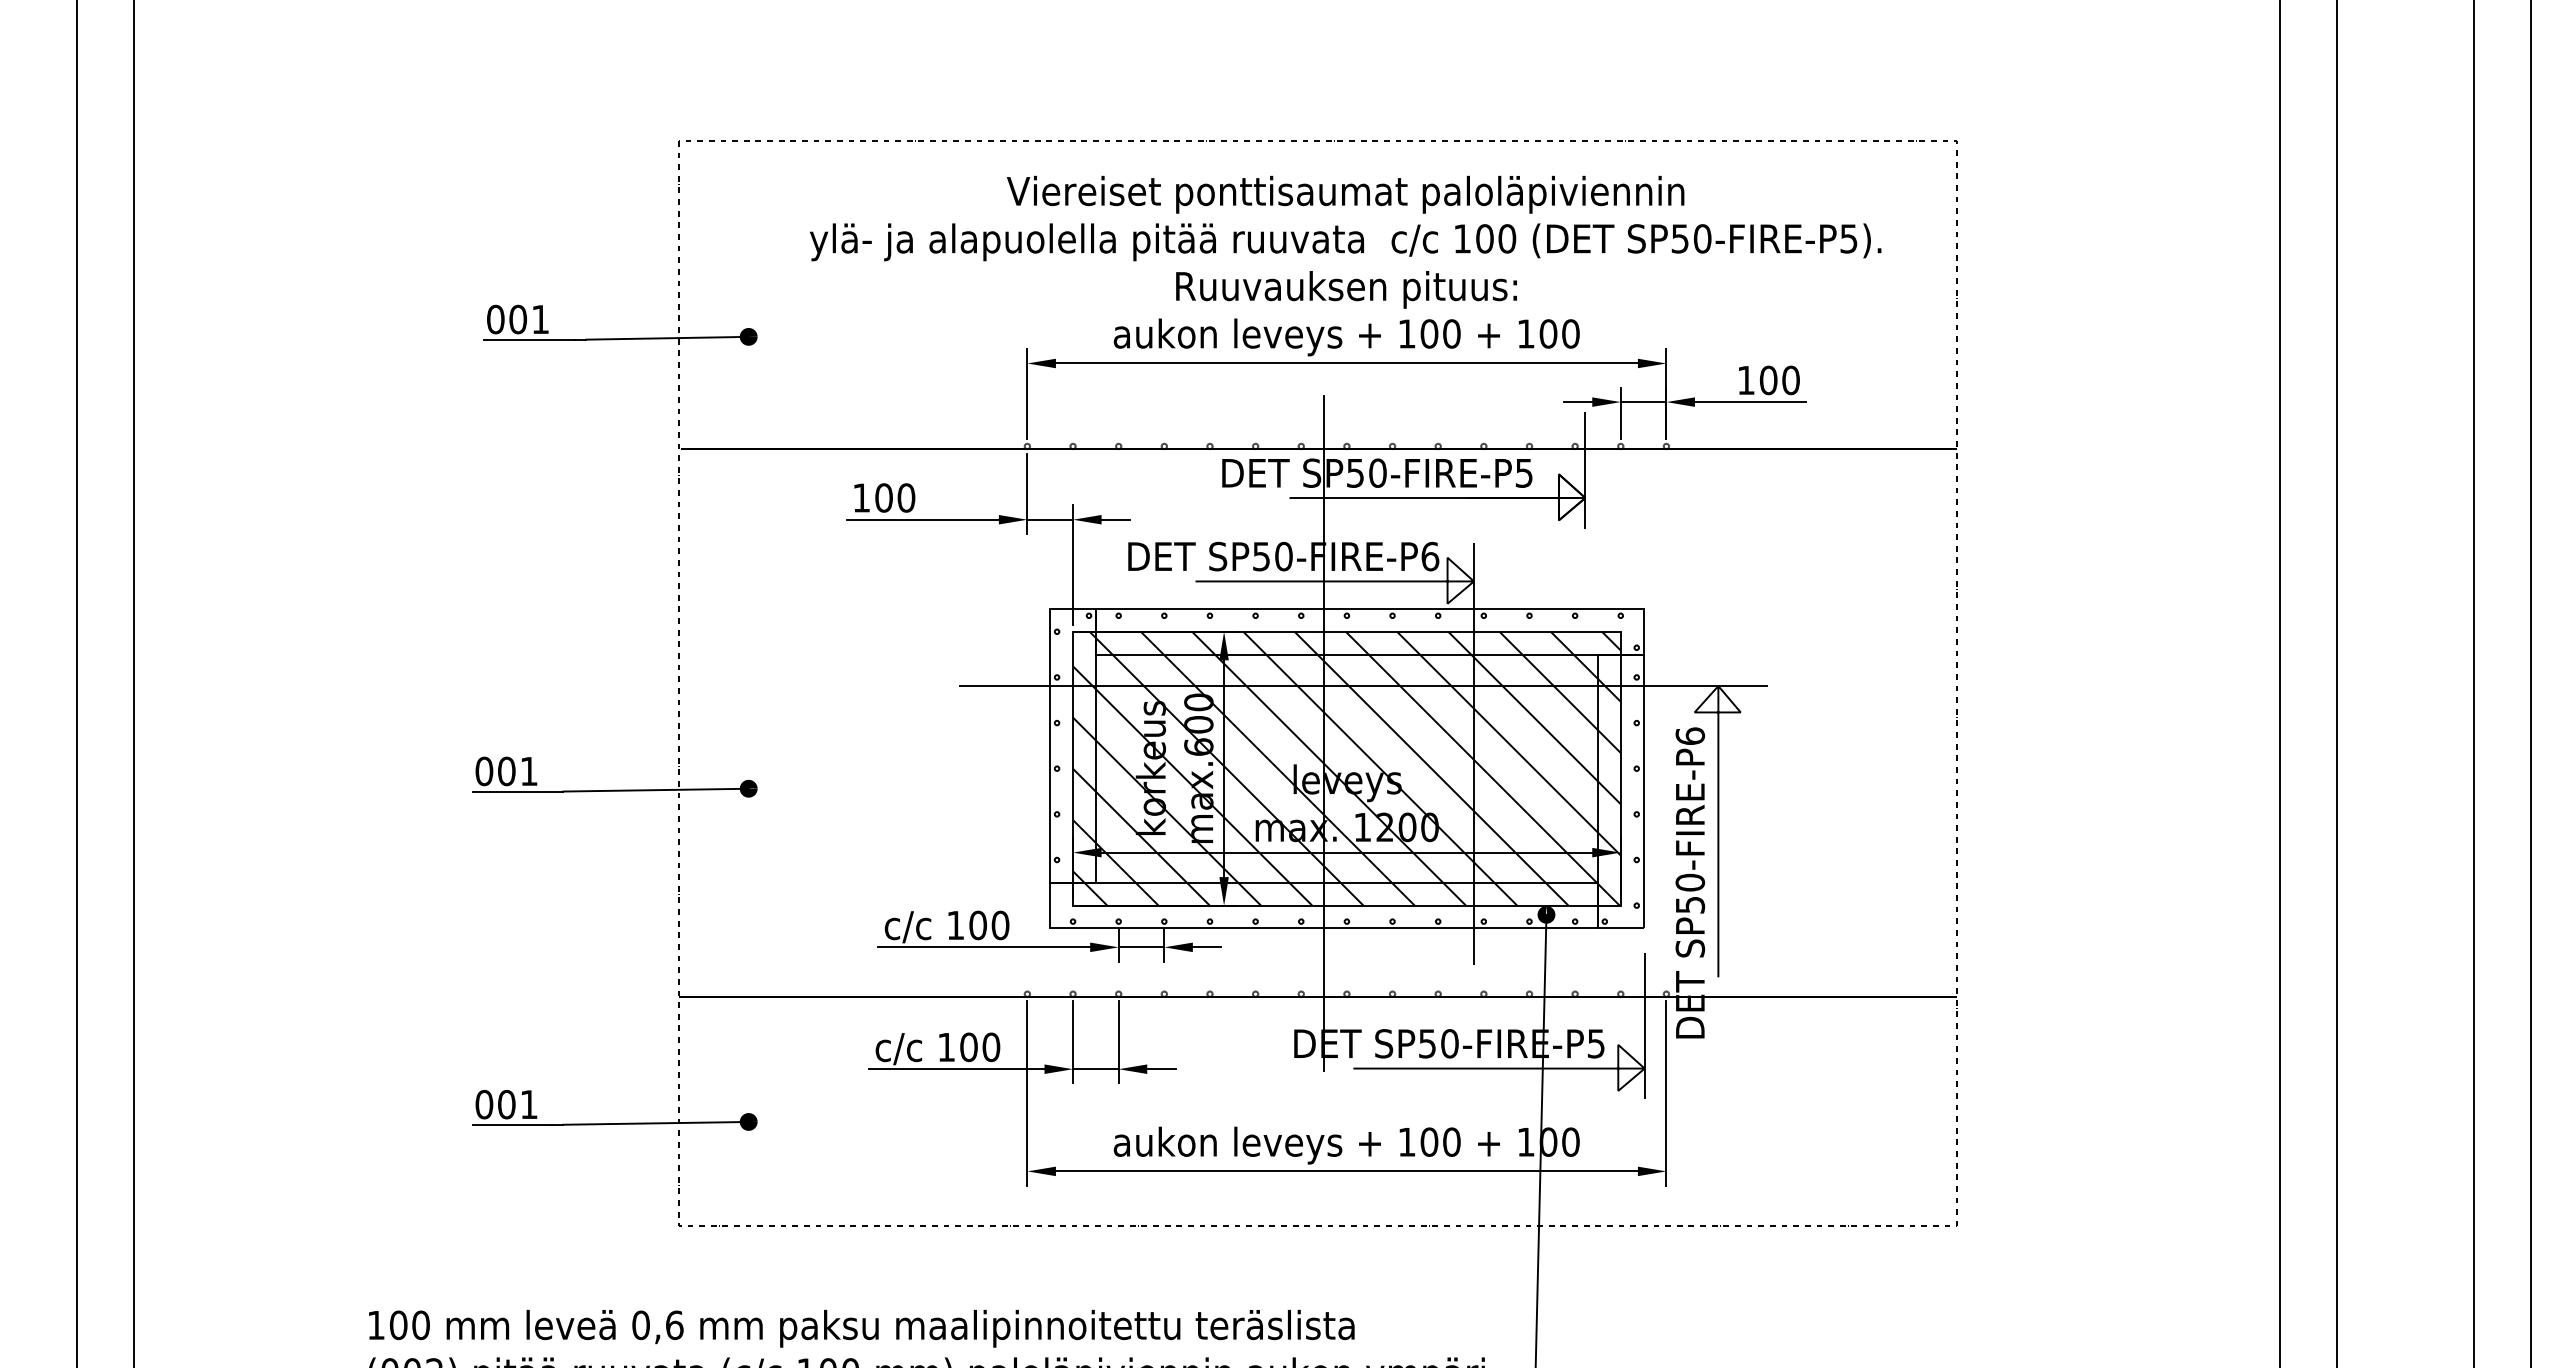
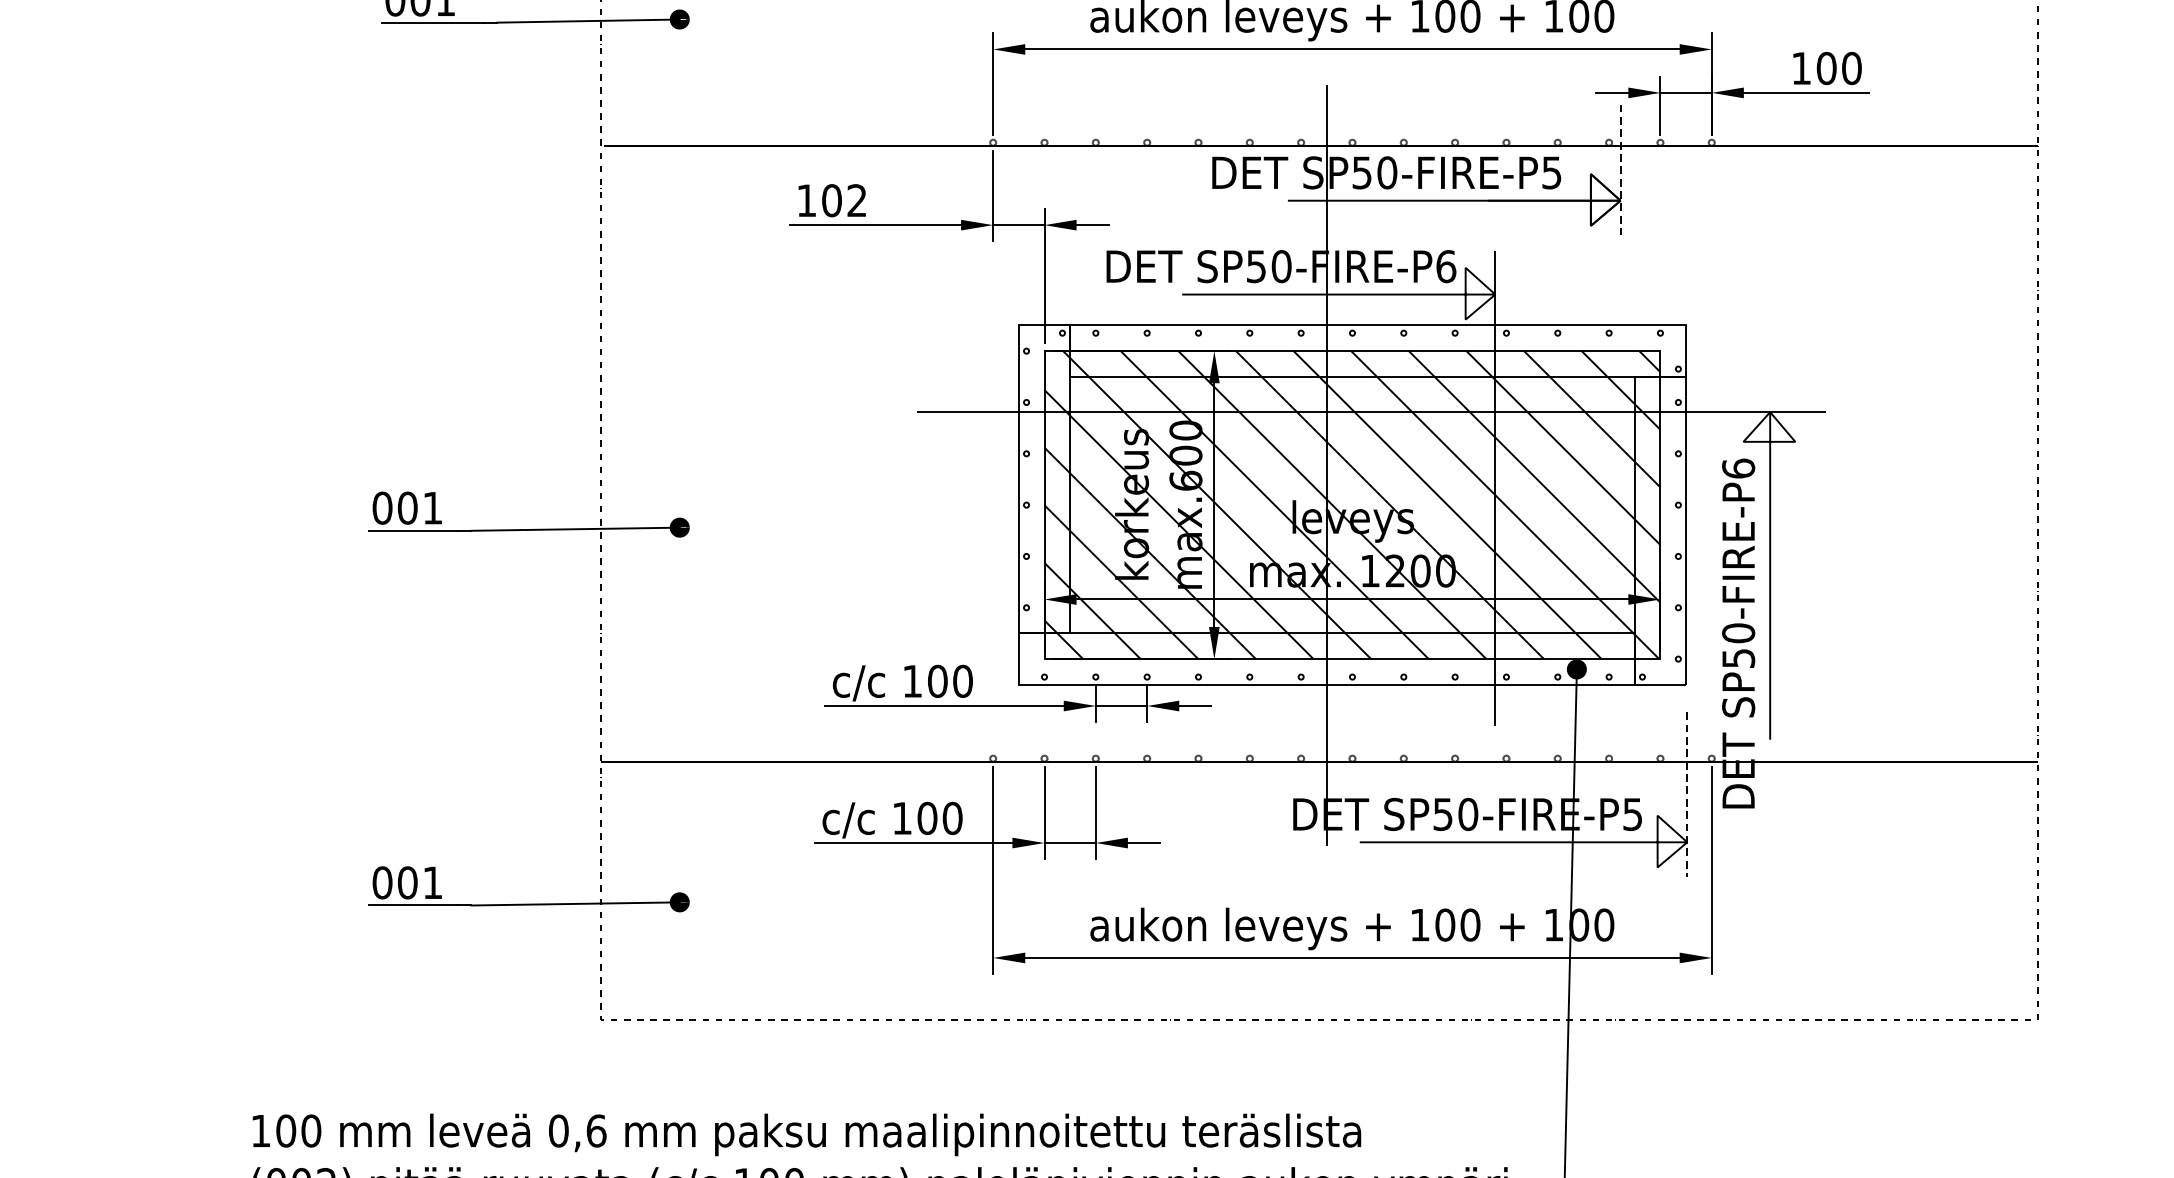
line: (1585, 471) -> (1620, 170), solid -> dashed
text: (906, 497) -> (857, 200), 100 -> 102
line: (1644, 1026) -> (1687, 795), solid -> dashed

